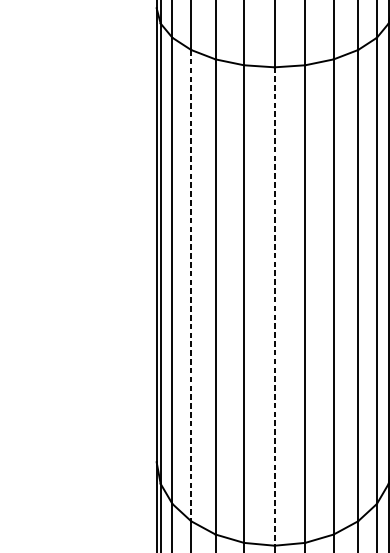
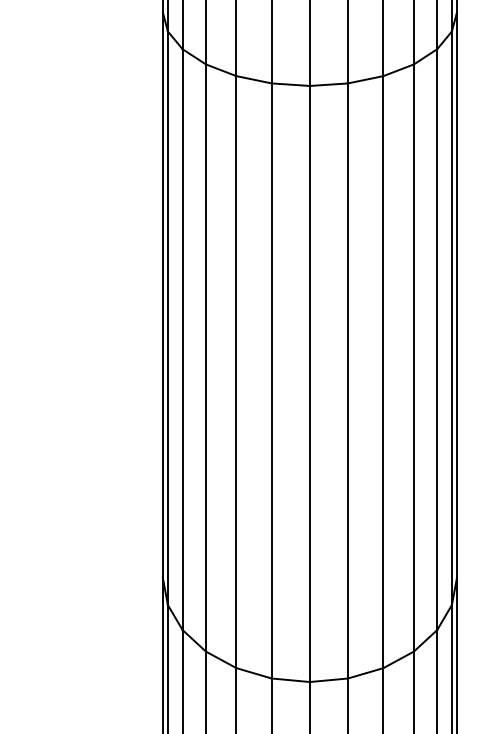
line: (190, 286) -> (205, 358), dashed -> solid
line: (274, 306) -> (309, 384), dashed -> solid

